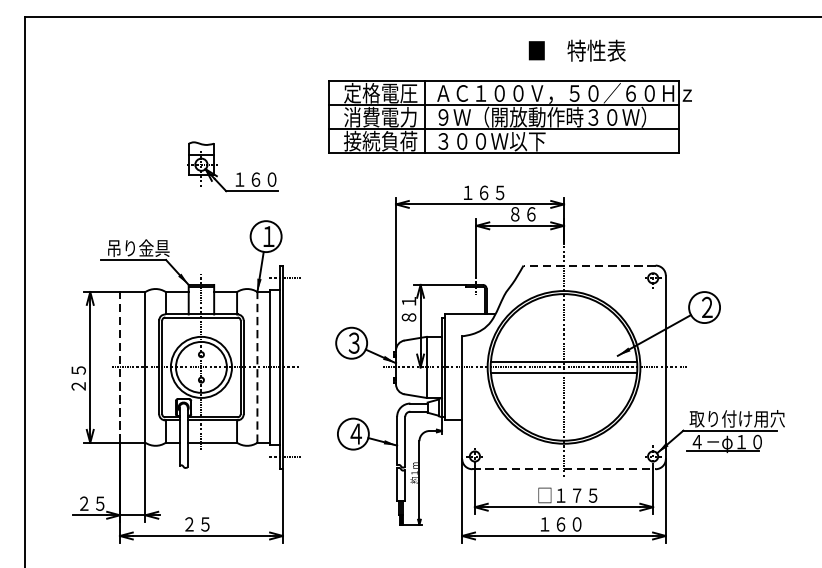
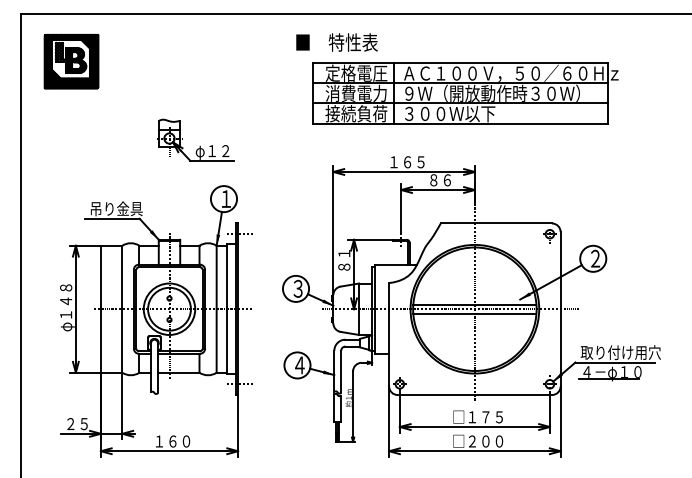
text: (576, 50) -> (336, 42), moved
part: (85, 73) -> (71, 61), added
part: (510, 117) -> (465, 93), moved
text: (253, 181) -> (213, 152), １６０ -> φ１２
line: (589, 265) -> (496, 223), dashed -> solid
text: (80, 365) -> (67, 307), ２５ -> φ１４８
line: (119, 366) -> (100, 308), dashed -> solid
line: (257, 366) -> (216, 308), dashed -> solid
line: (564, 469) -> (475, 395), dashed -> solid
text: (568, 523) -> (478, 440), １６０ -> □２００
text: (206, 524) -> (173, 441), ２５ -> １６０

